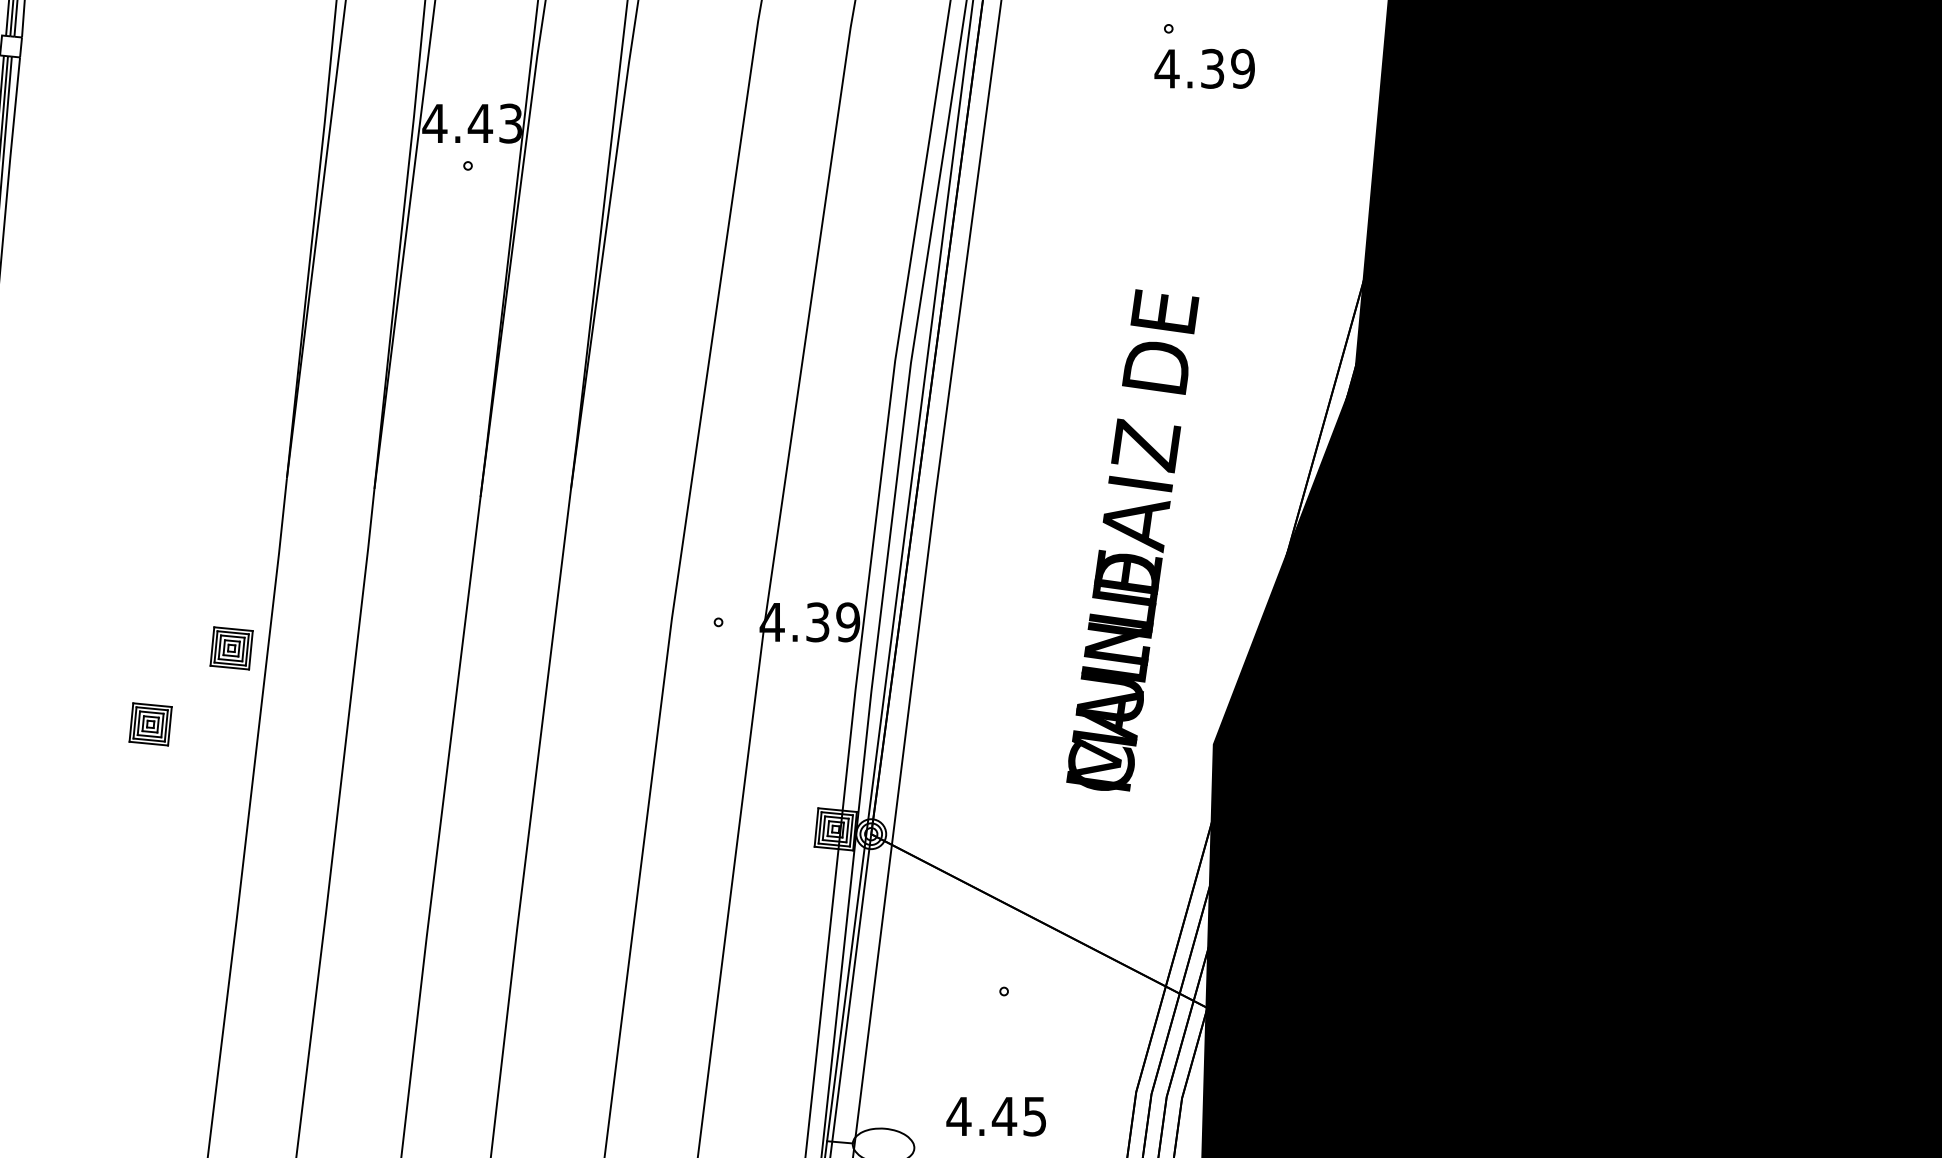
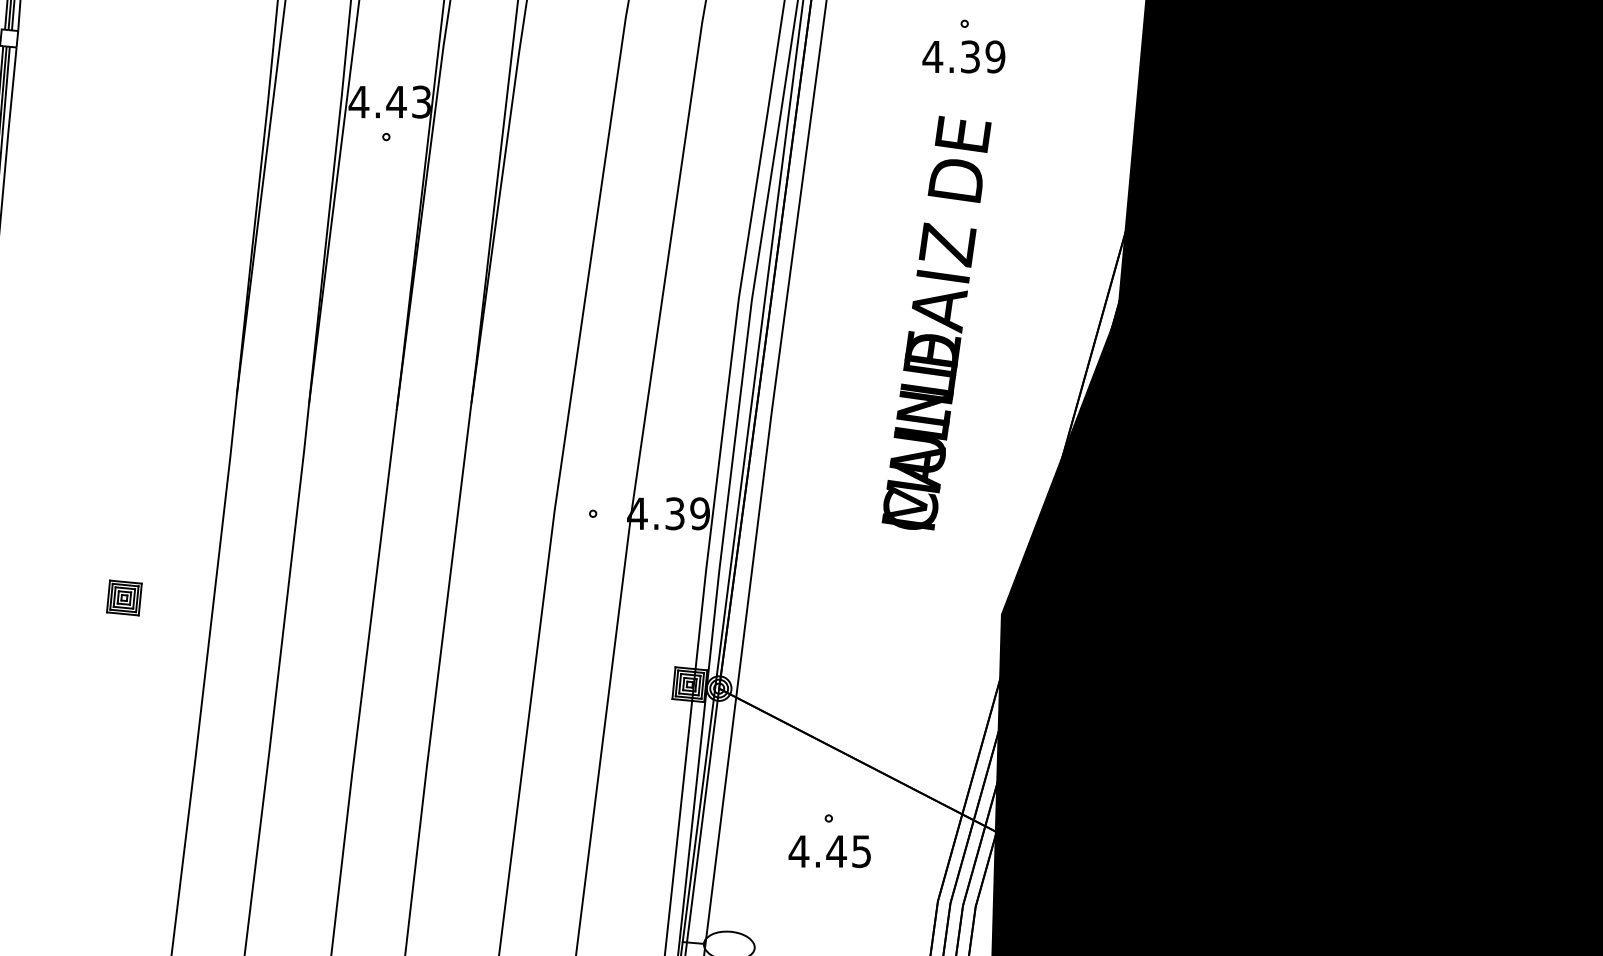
text: (1204, 68) -> (963, 56), moved
text: (1132, 540) -> (936, 323), moved
part: (231, 648) -> (191, 535), removed
text: (995, 1116) -> (829, 851), moved

